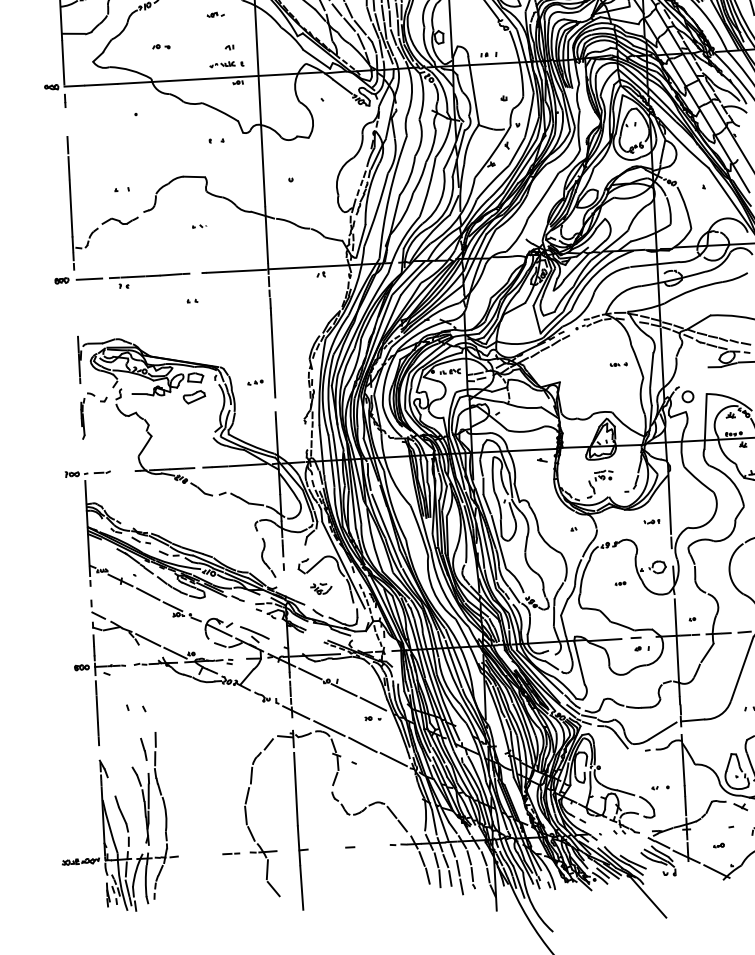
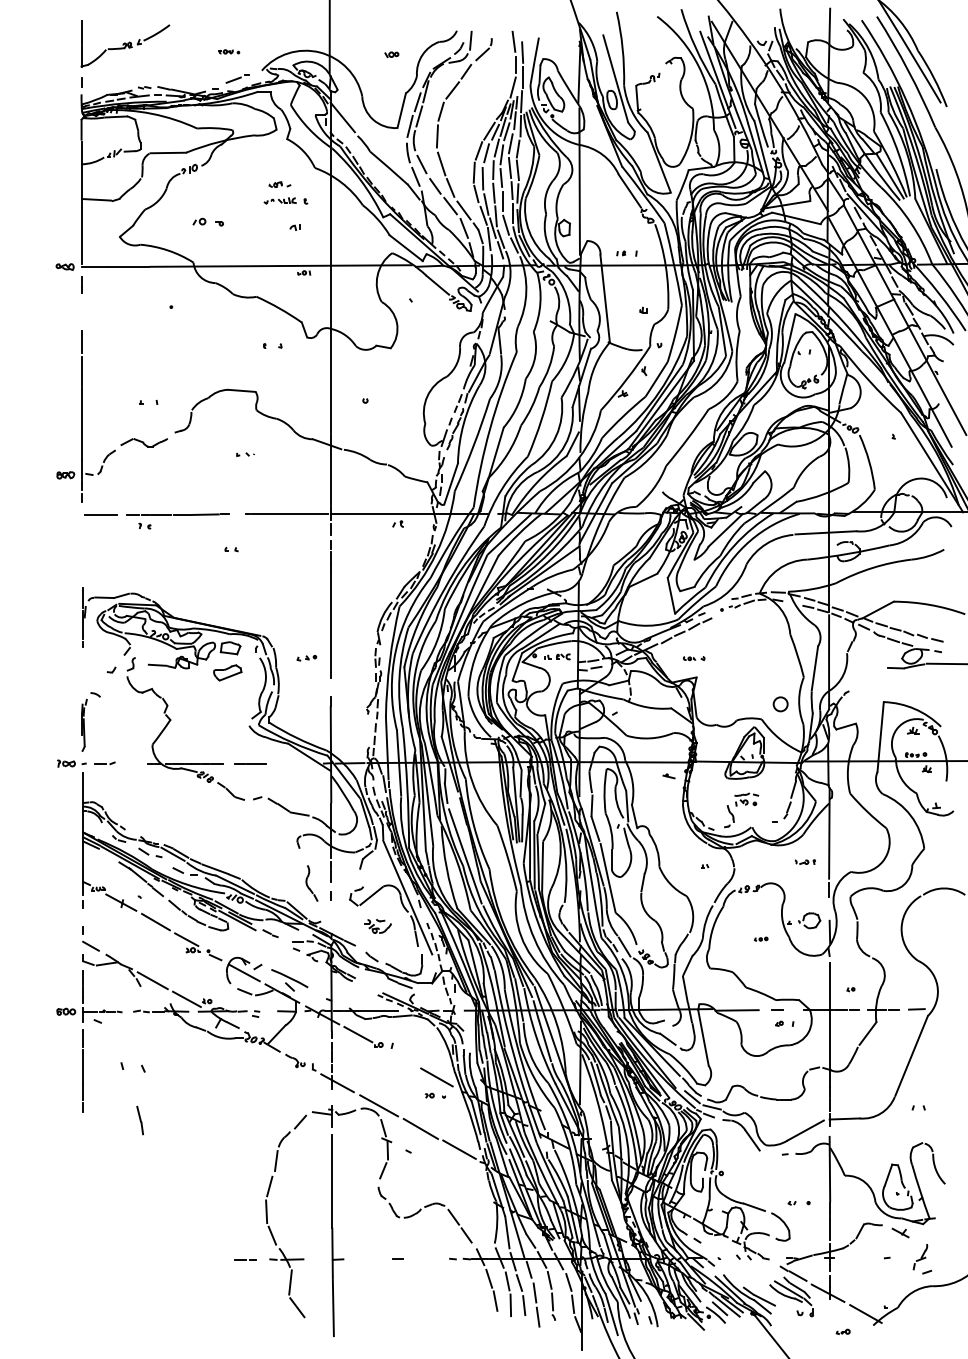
part: (160, 46) -> (207, 221), size x1.4
part: (226, 64) -> (285, 200), moved
part: (61, 281) -> (65, 475), moved
part: (619, 364) -> (694, 658), moved
circle: (687, 396) -> (780, 704), moved
part: (88, 415) -> (90, 721), moved
line: (247, 465) -> (291, 763), removed
part: (267, 558) -> (311, 883), size x0.7
line: (343, 690) -> (399, 1057), removed
part: (124, 821) -> (110, 1211), removed
part: (718, 845) -> (842, 1331), moved

